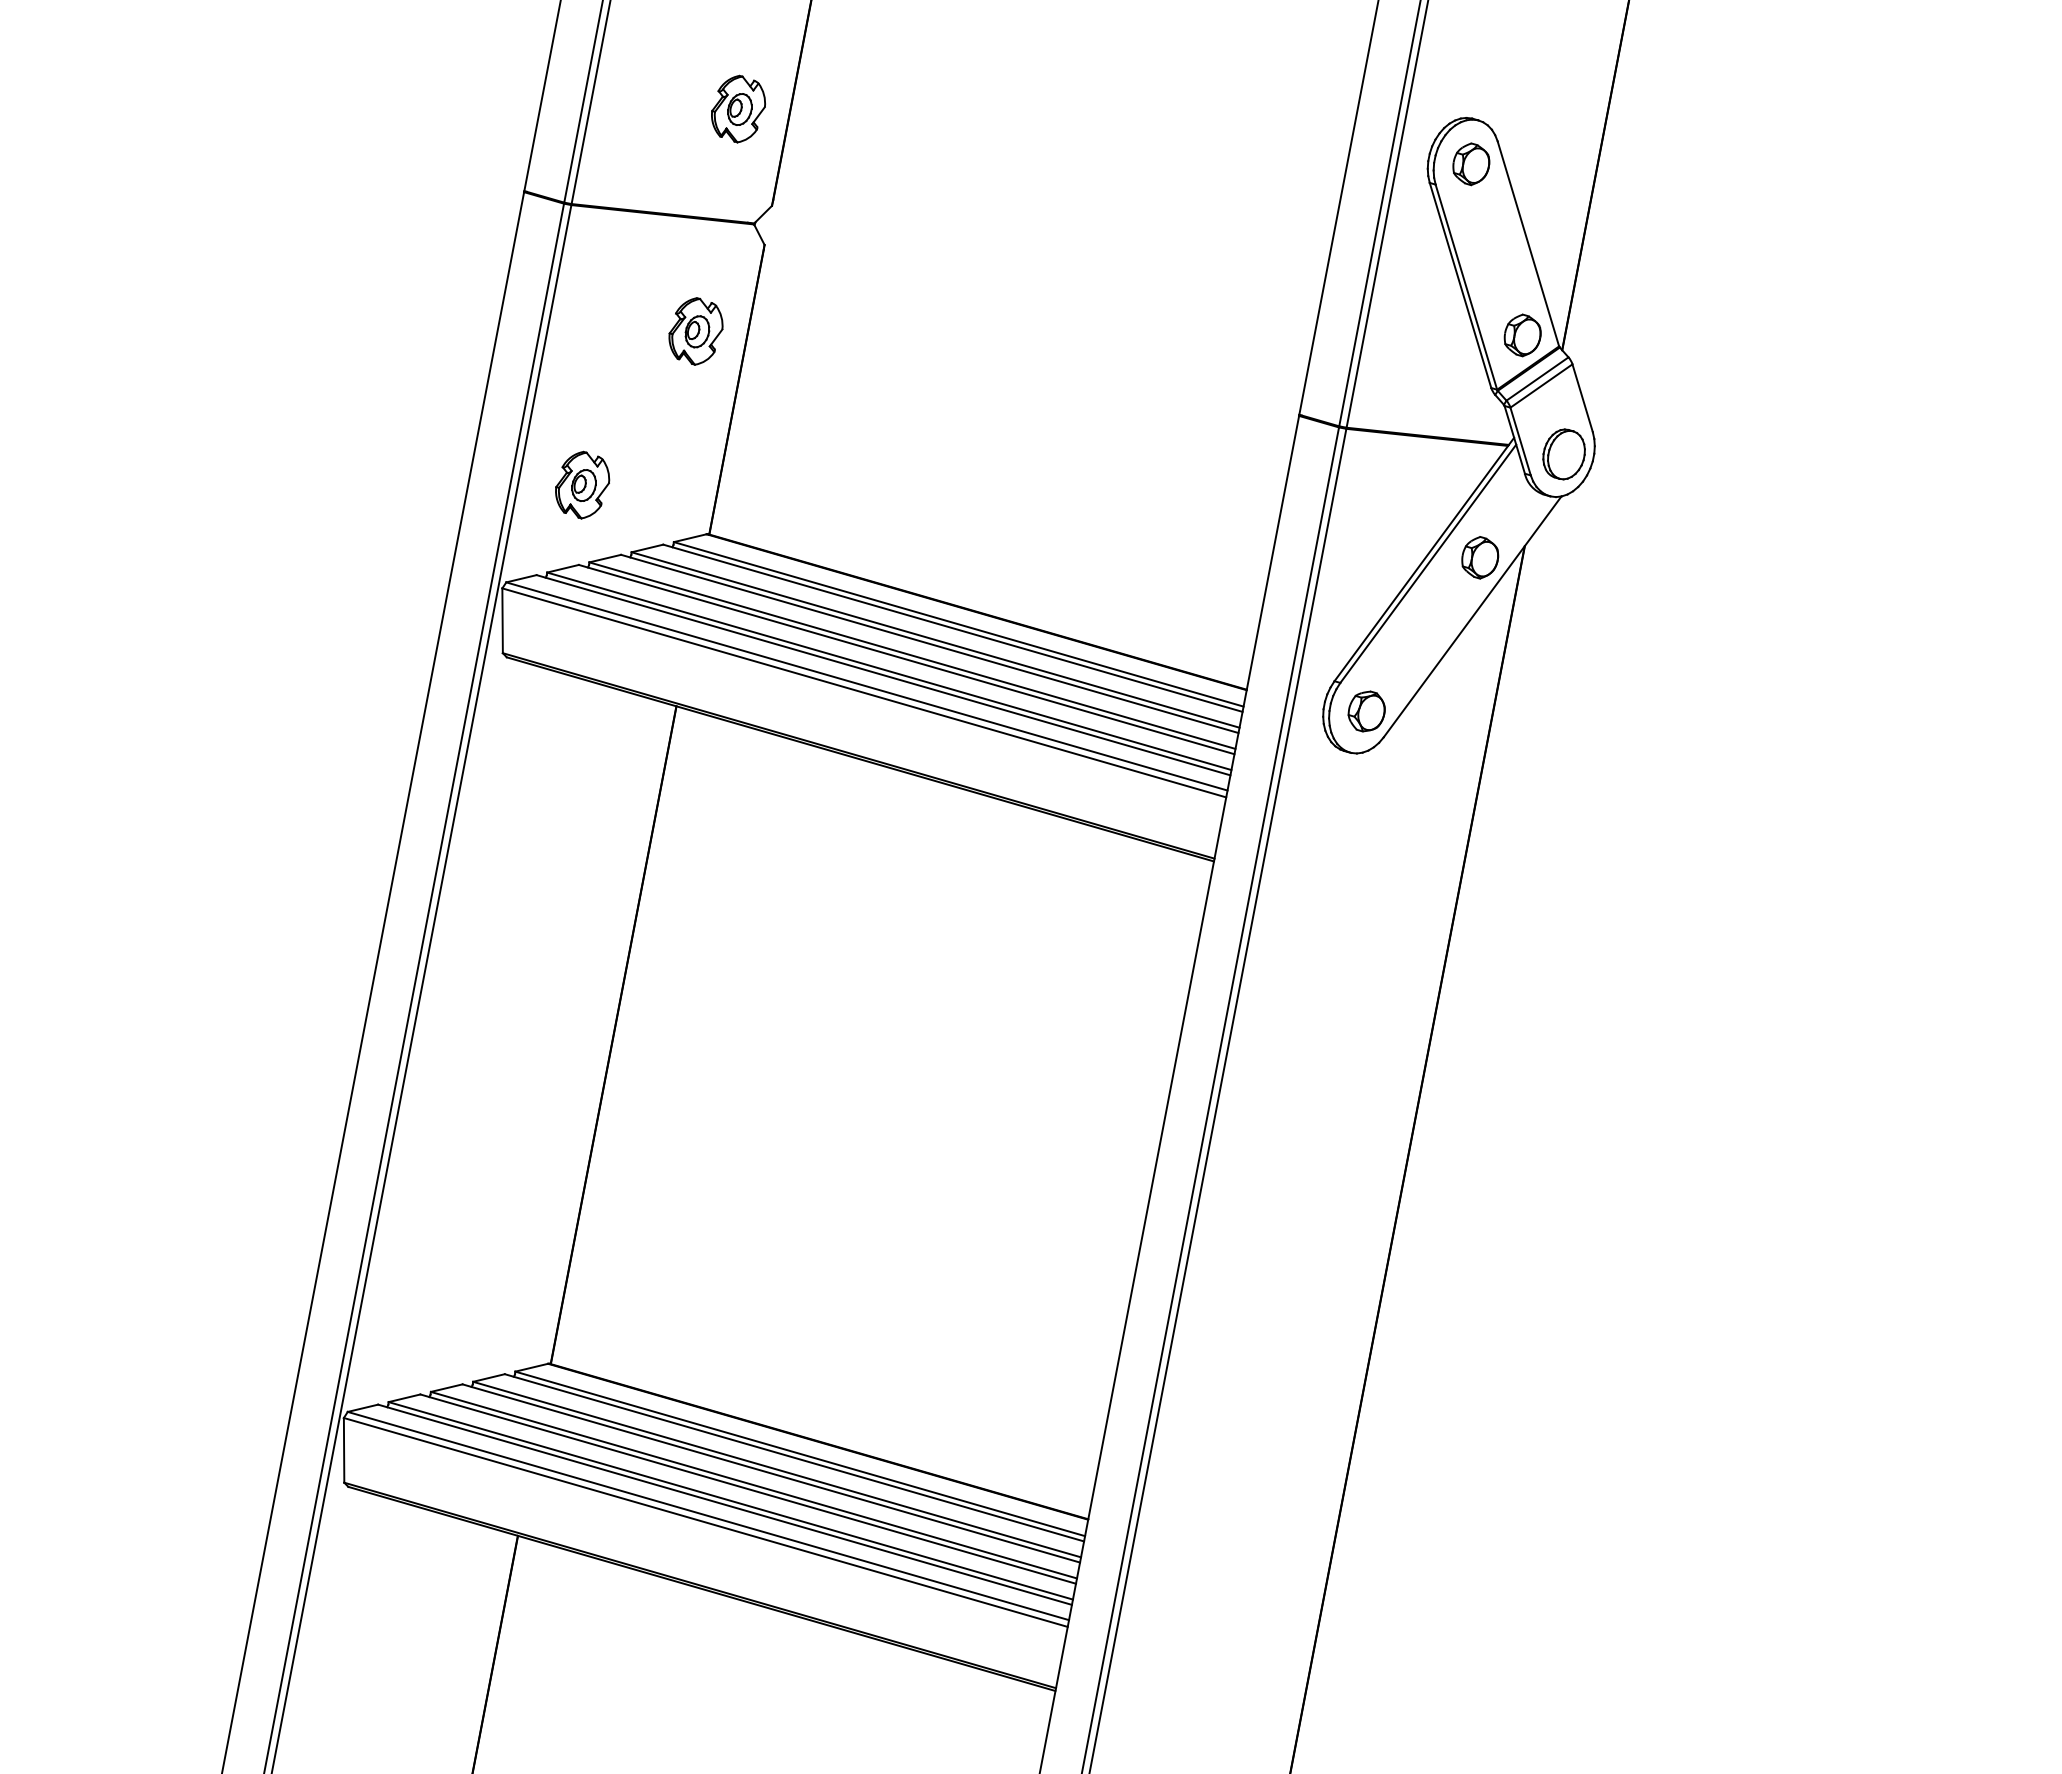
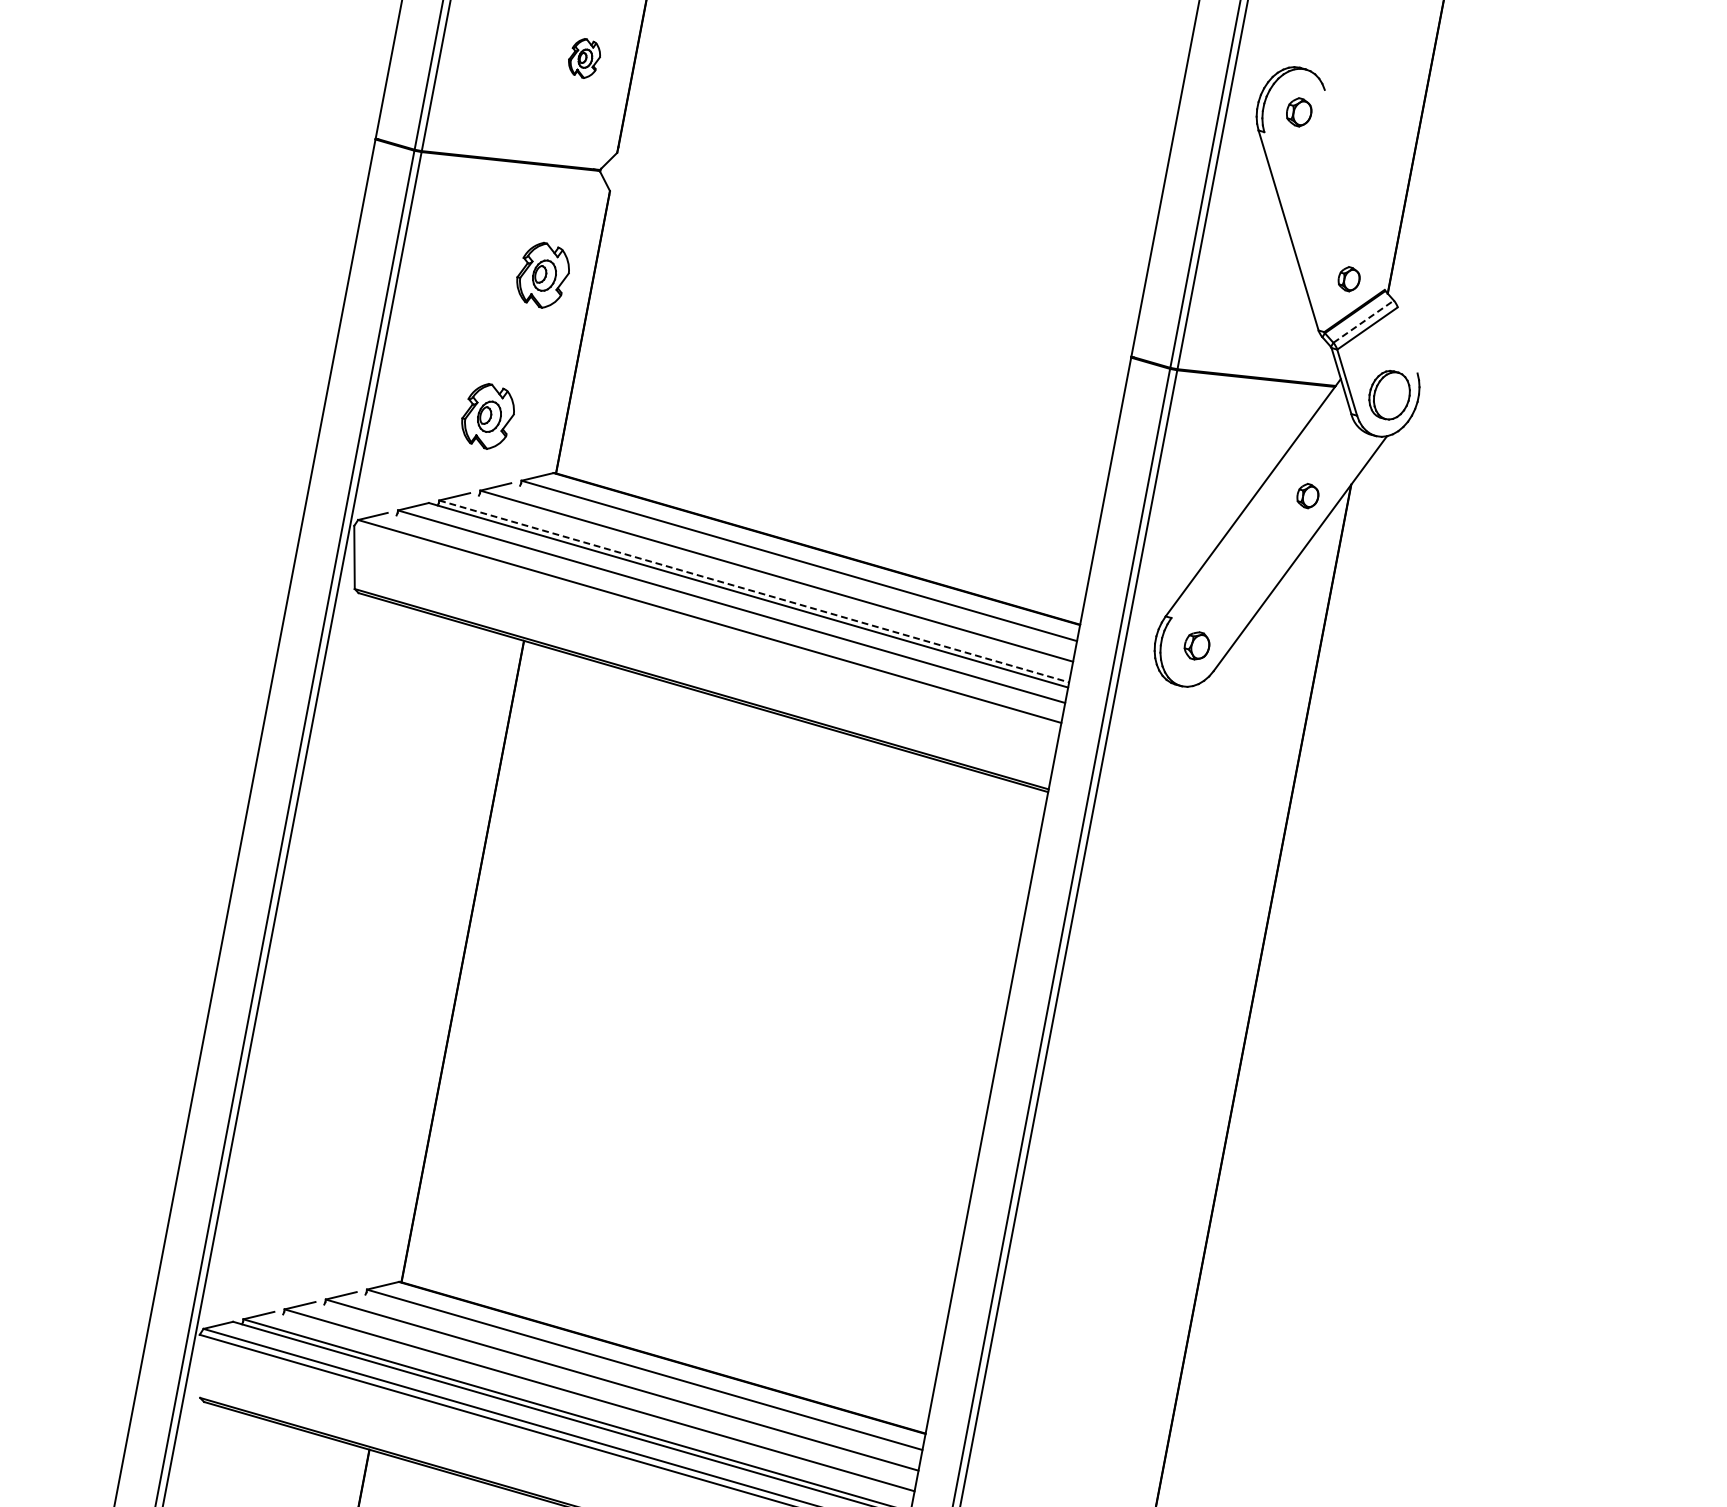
part: (738, 108) -> (584, 57), size x0.6
part: (1471, 164) -> (1299, 112), size x0.7
line: (1528, 243) -> (1354, 189), removed
line: (1466, 286) -> (1294, 231), removed
part: (1522, 335) -> (1349, 279), size x0.6
line: (1537, 379) -> (1363, 322), solid -> dashed
line: (1582, 398) -> (1407, 340), removed
part: (582, 484) -> (488, 415), moved
part: (1480, 557) -> (1308, 495), size x0.6
line: (1428, 563) -> (1257, 501), removed
line: (952, 627) -> (793, 563), removed
line: (929, 643) -> (770, 579), removed
line: (912, 655) -> (754, 591), solid -> dashed
line: (883, 675) -> (725, 610), removed
line: (864, 692) -> (707, 627), removed
part: (1366, 711) -> (1196, 645), size x0.7
line: (343, 1450) -> (199, 1366), removed
line: (794, 1457) -> (639, 1373), removed
line: (771, 1473) -> (616, 1388), removed
line: (748, 1488) -> (594, 1403), removed

